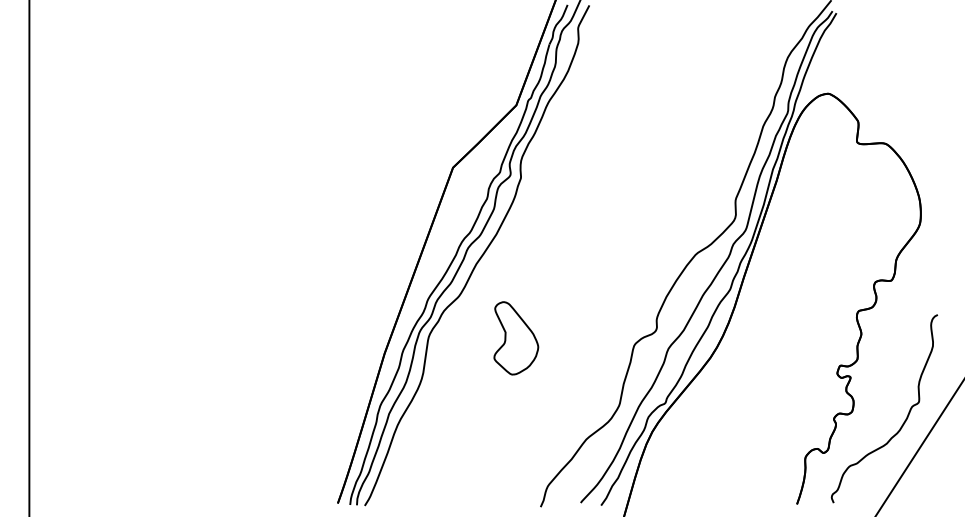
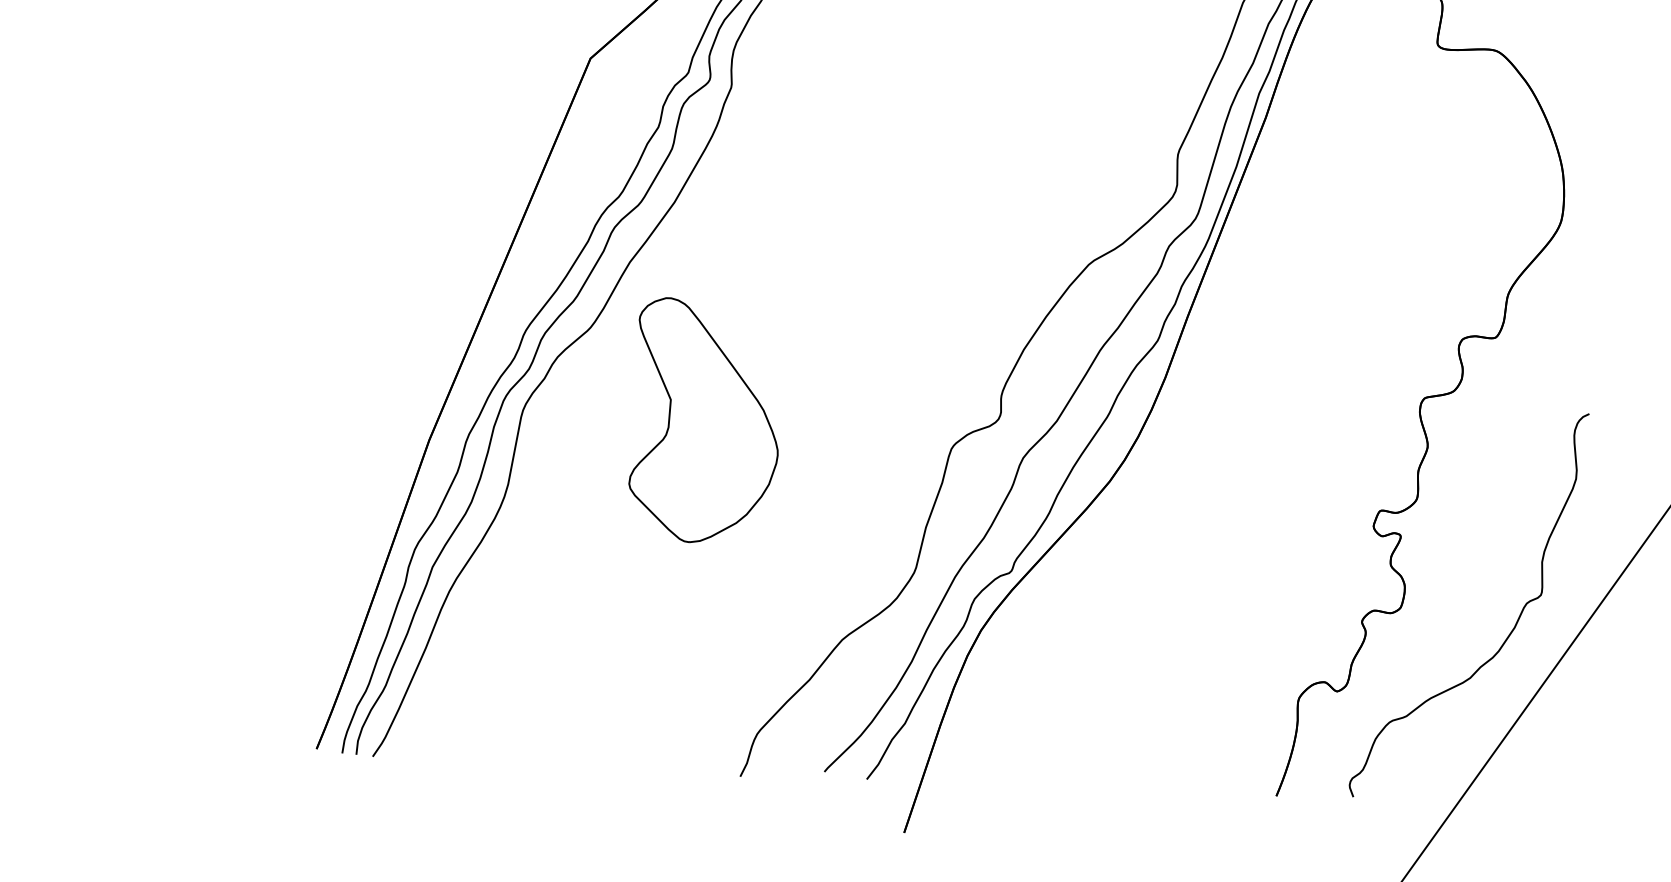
part: (516, 338) -> (706, 421), size x1.6

